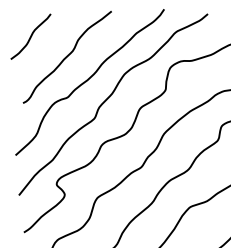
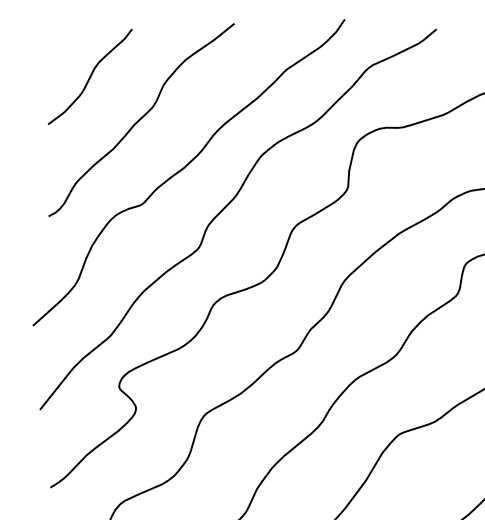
curve: (30, 36) -> (89, 76), moved

